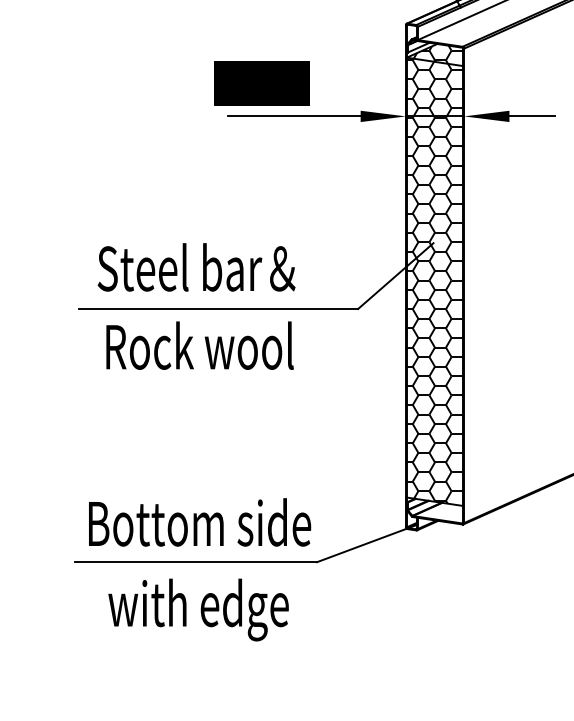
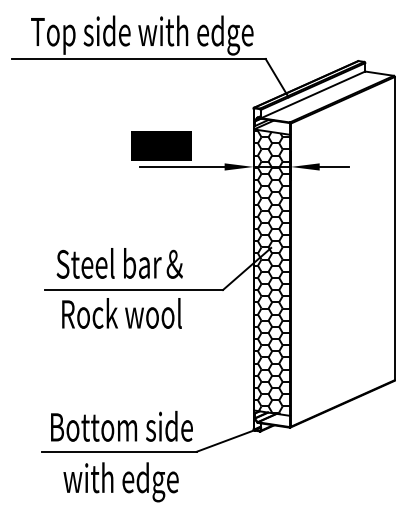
hatch: (438, 54) -> (274, 127), removed

